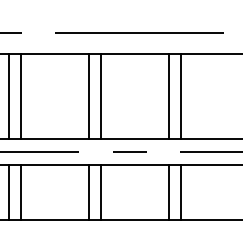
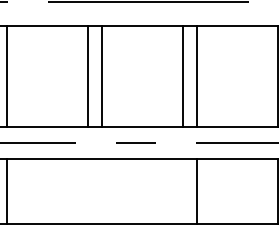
line: (89, 192) -> (88, 190), removed
line: (101, 192) -> (102, 190), removed
line: (169, 192) -> (183, 190), removed

